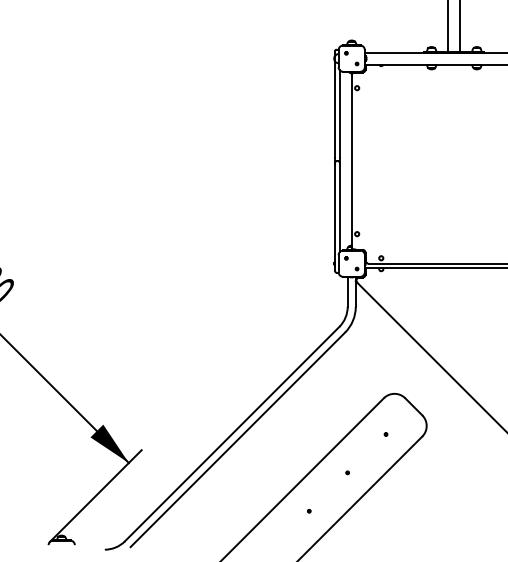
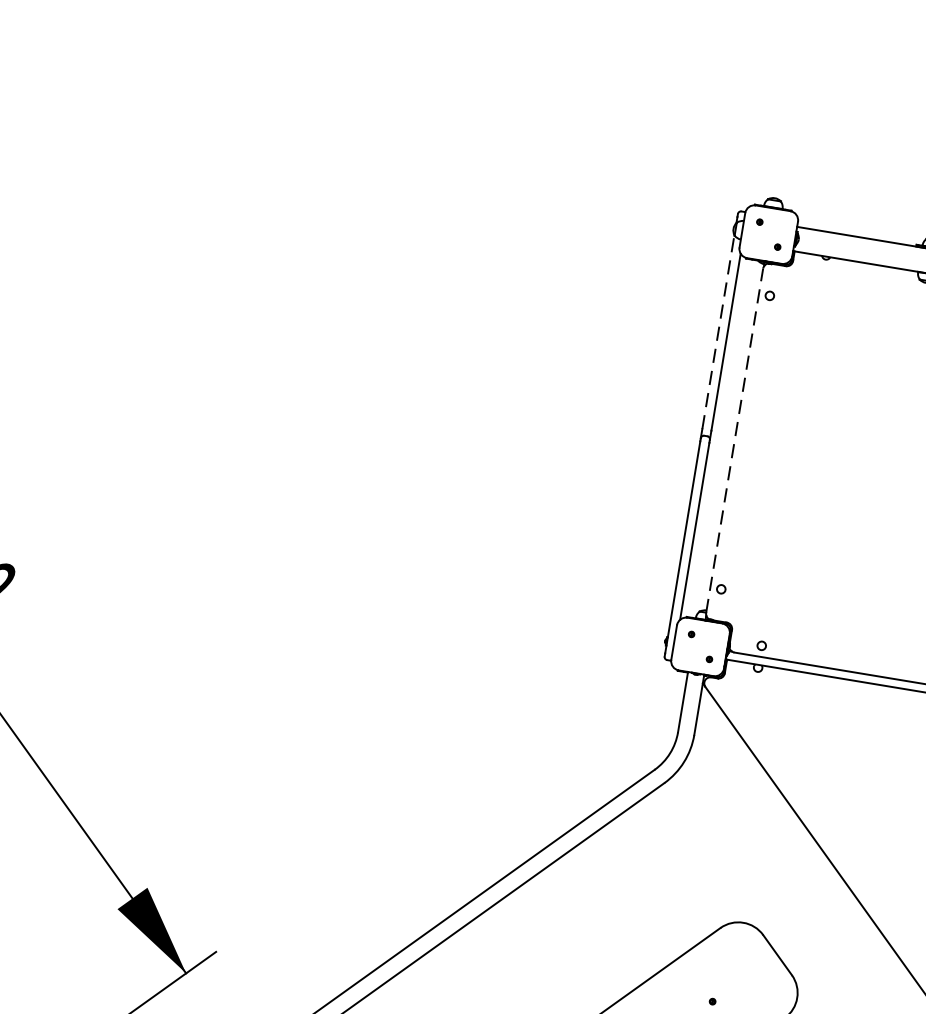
line: (335, 109) -> (719, 331), solid -> dashed
line: (351, 161) -> (734, 441), solid -> dashed

